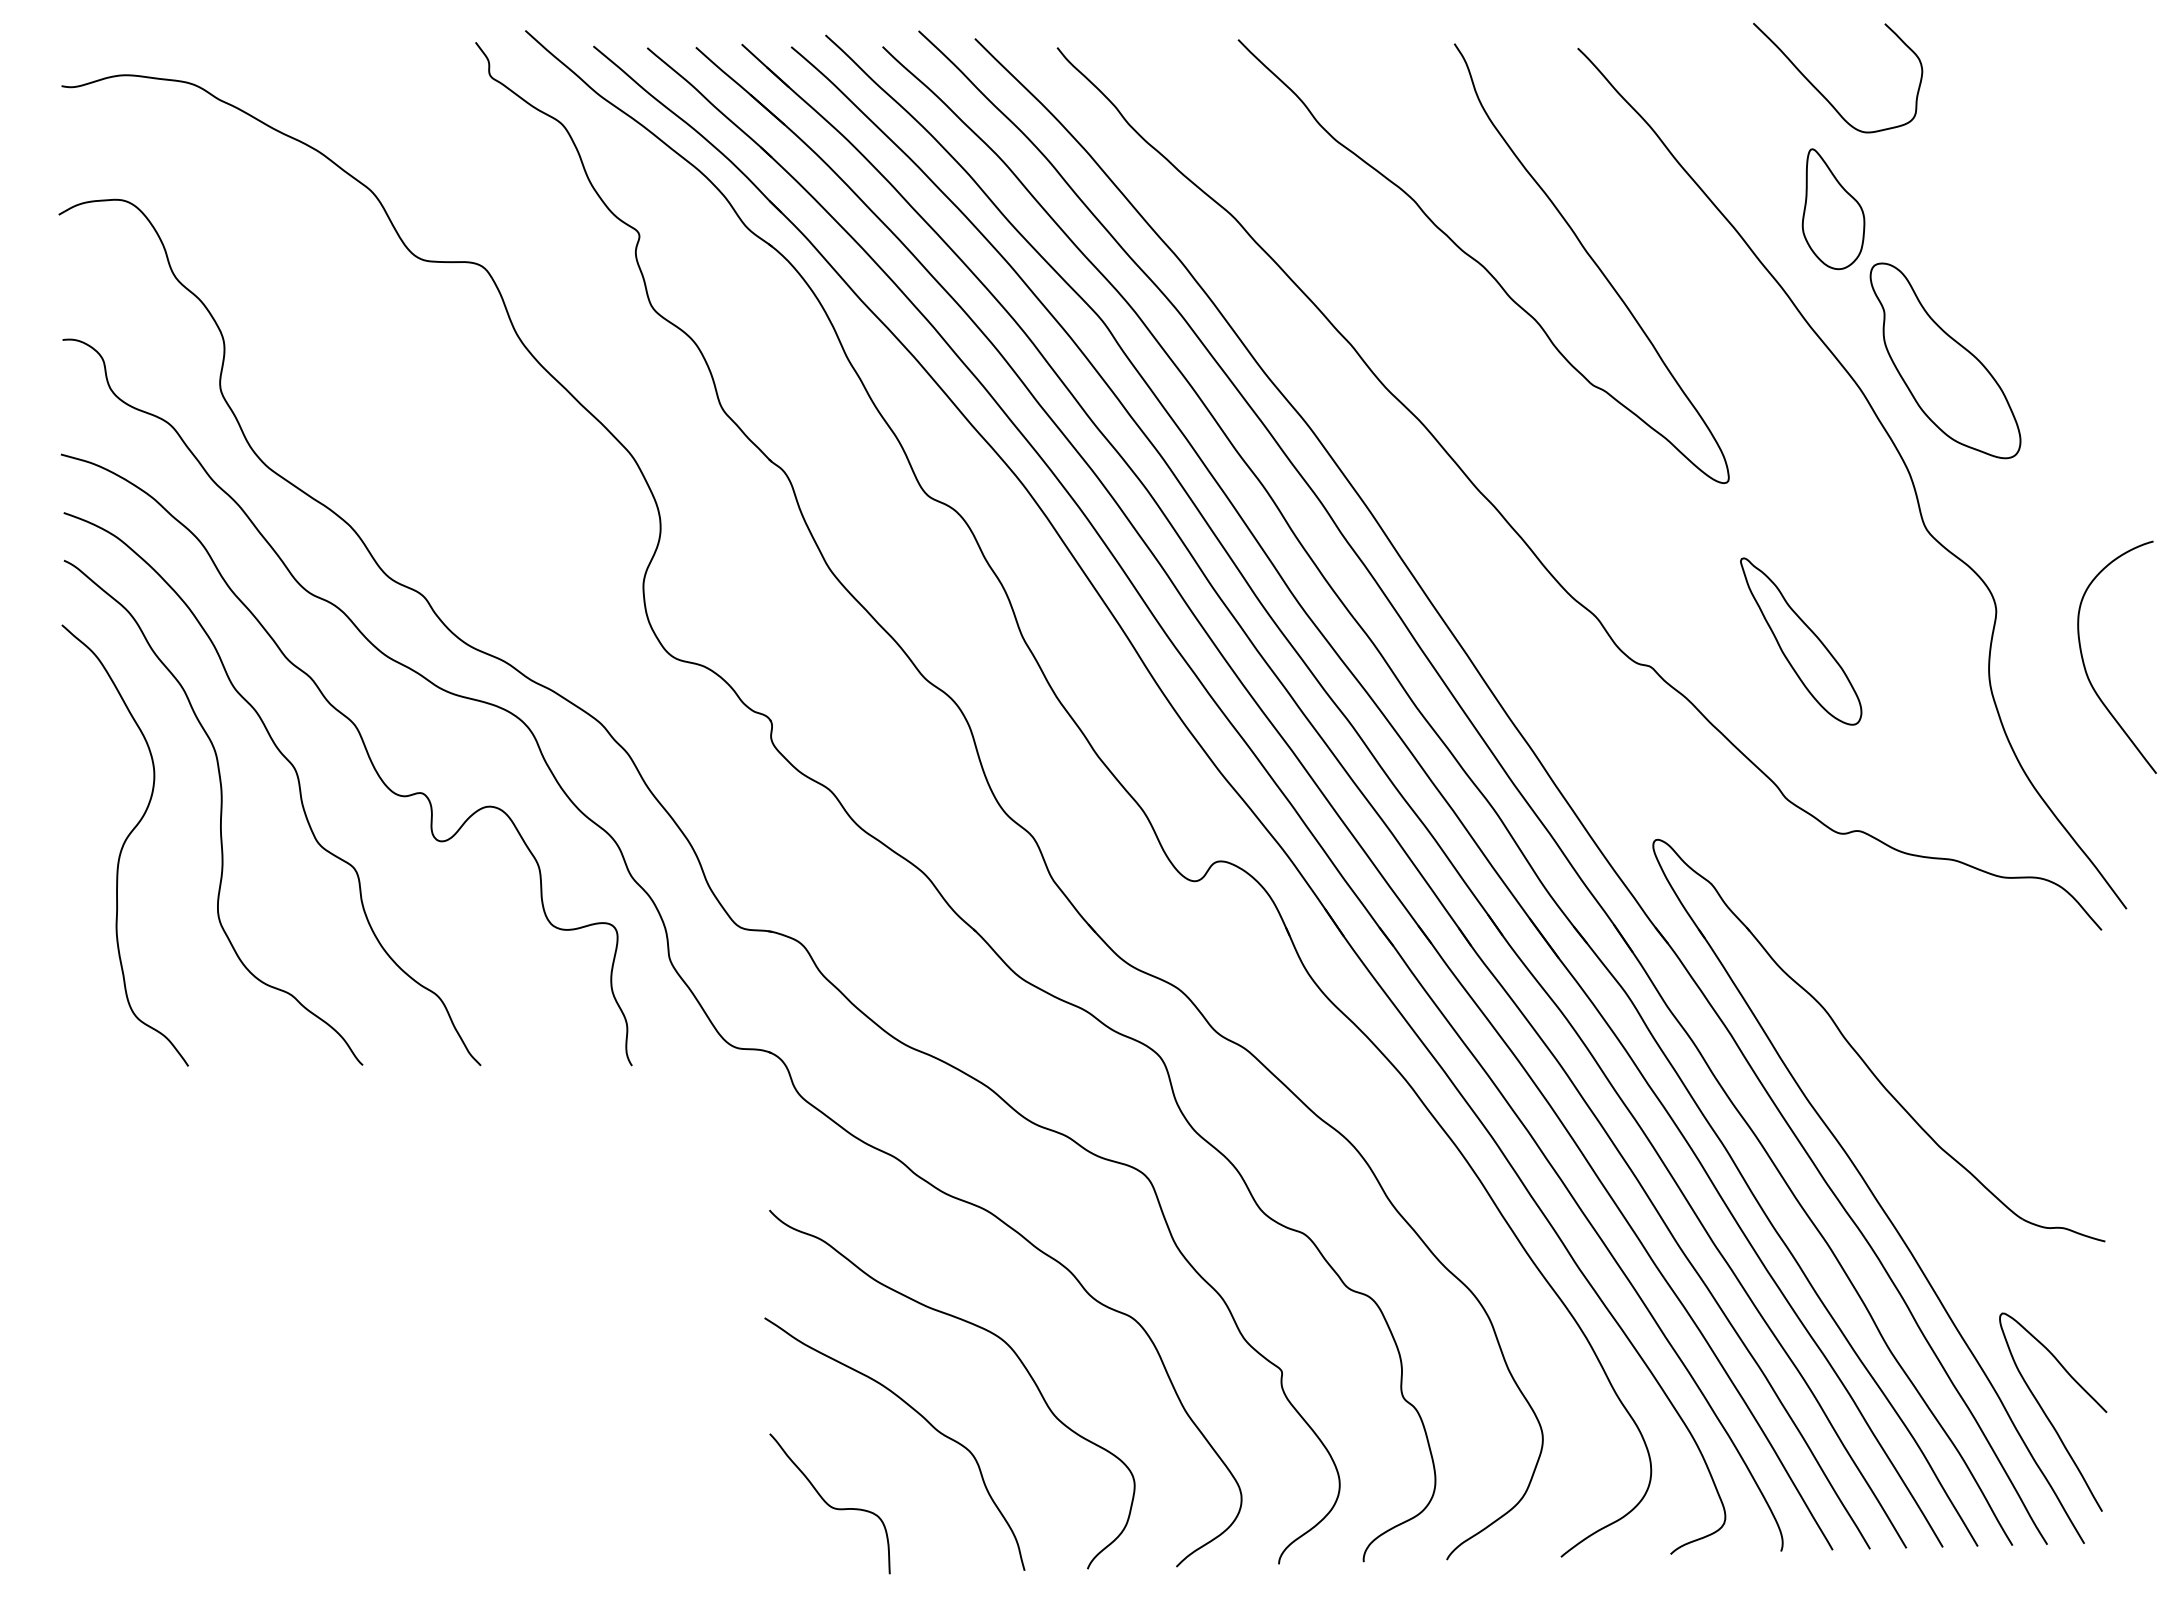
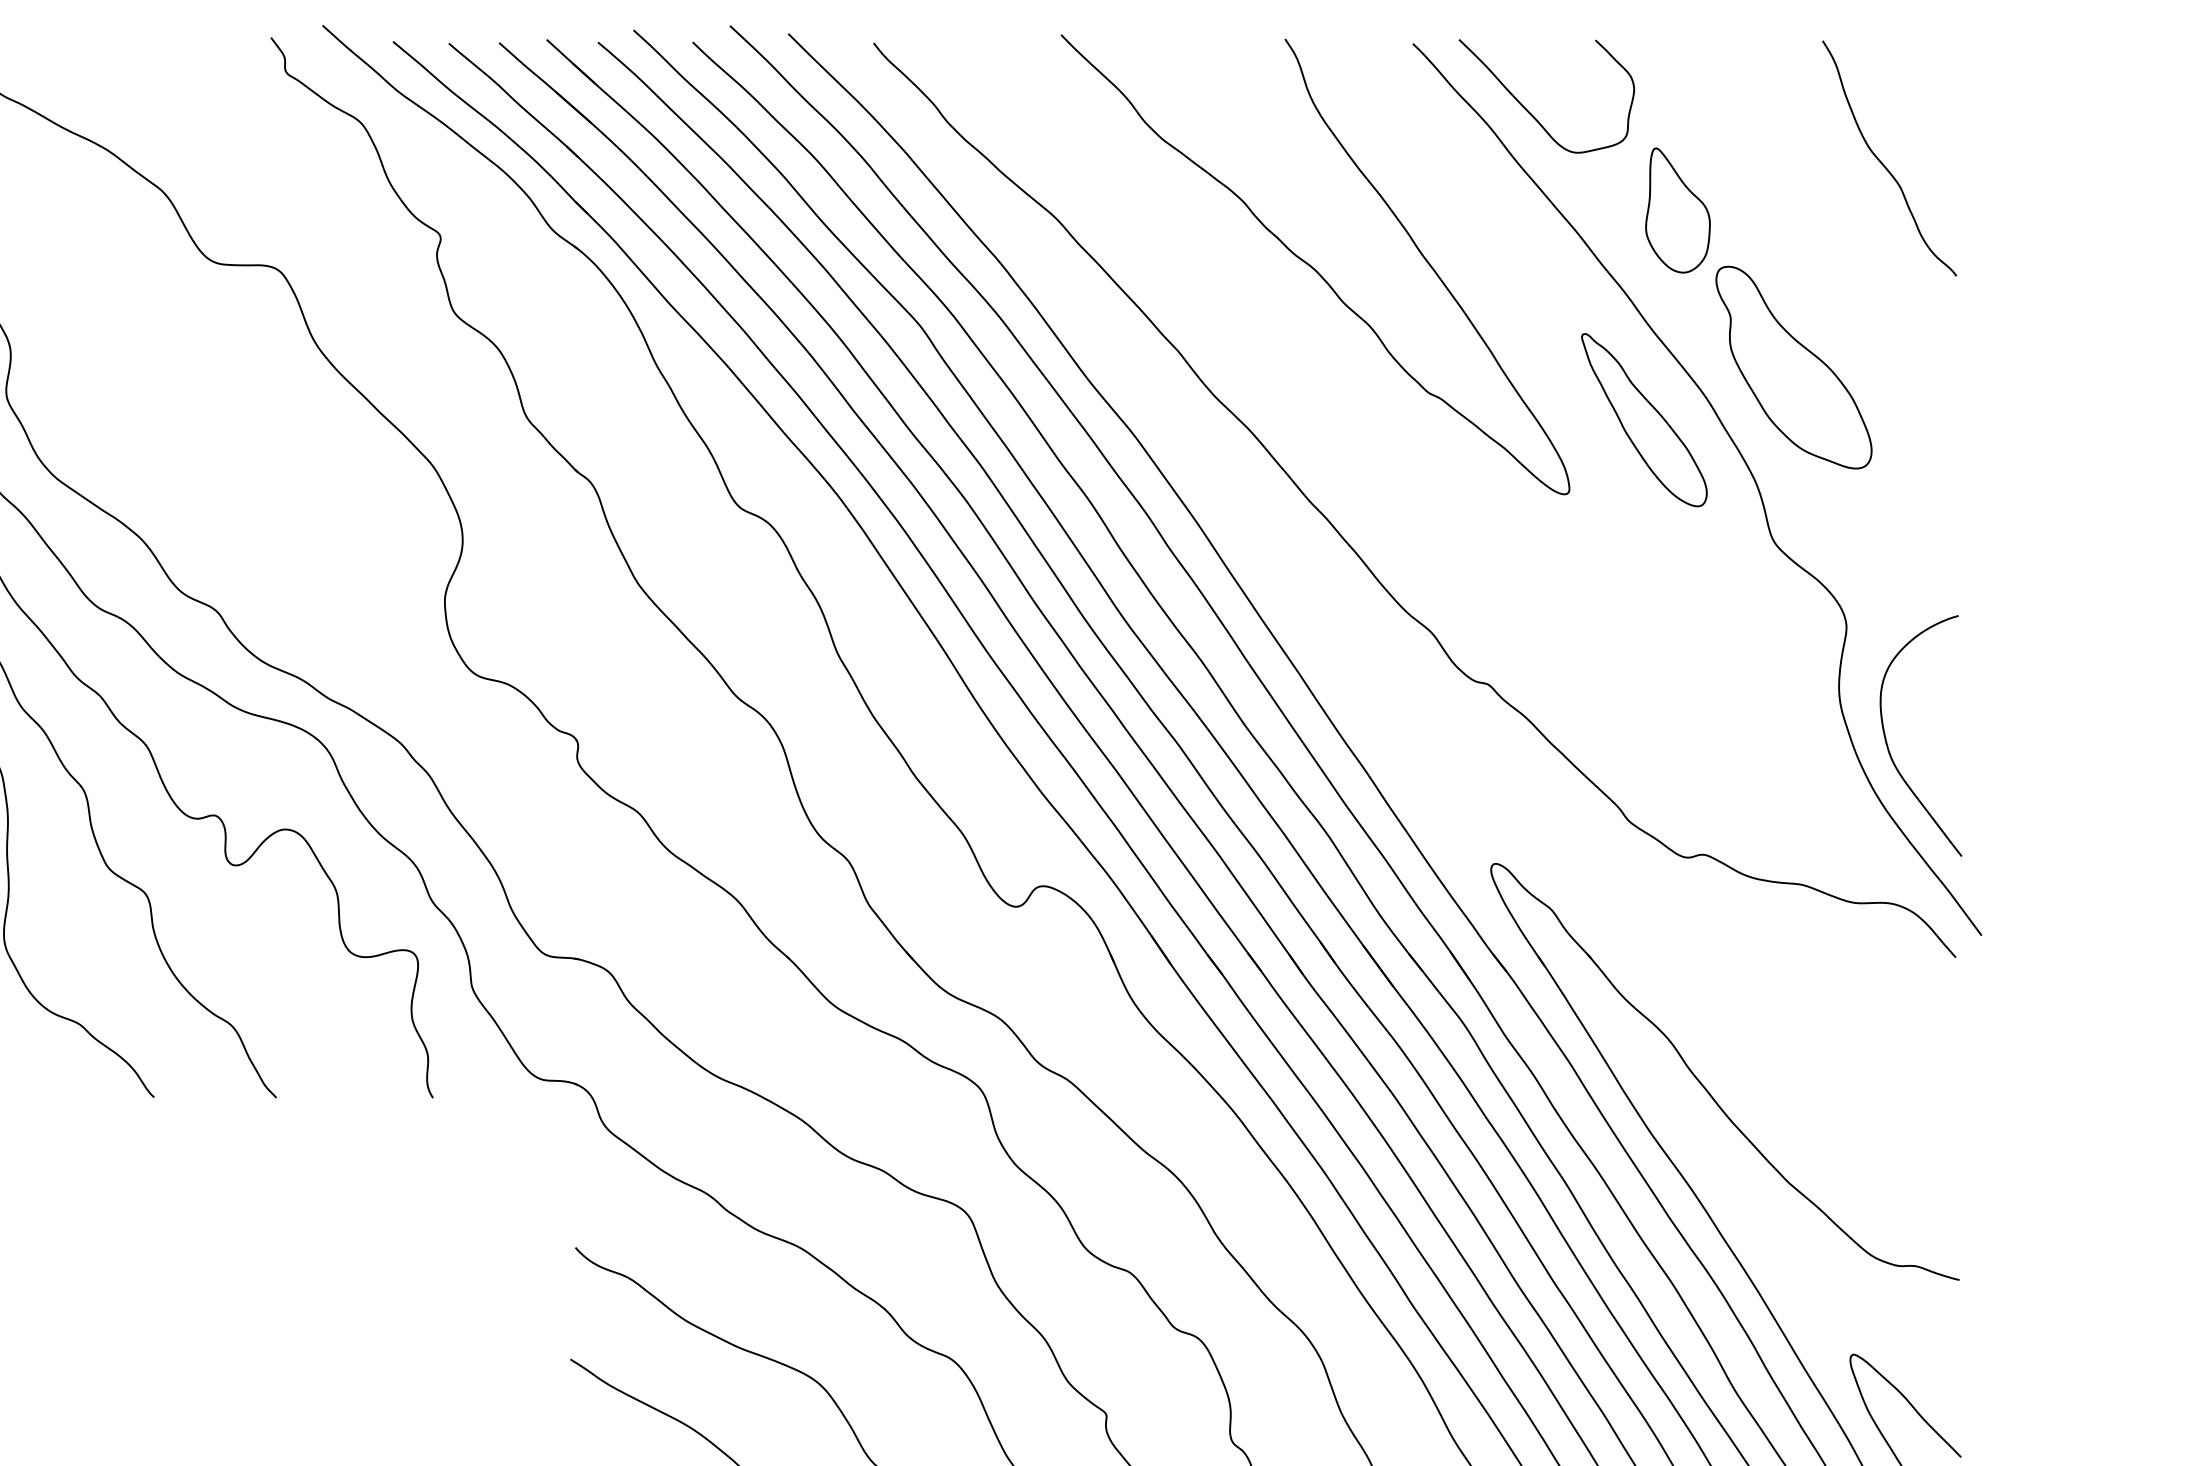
curve: (1822, 93) -> (1530, 112), moved
curve: (2031, 163) -> (1883, 163), added
part: (1801, 641) -> (1644, 420), moved
curve: (2085, 665) -> (1888, 744), moved

